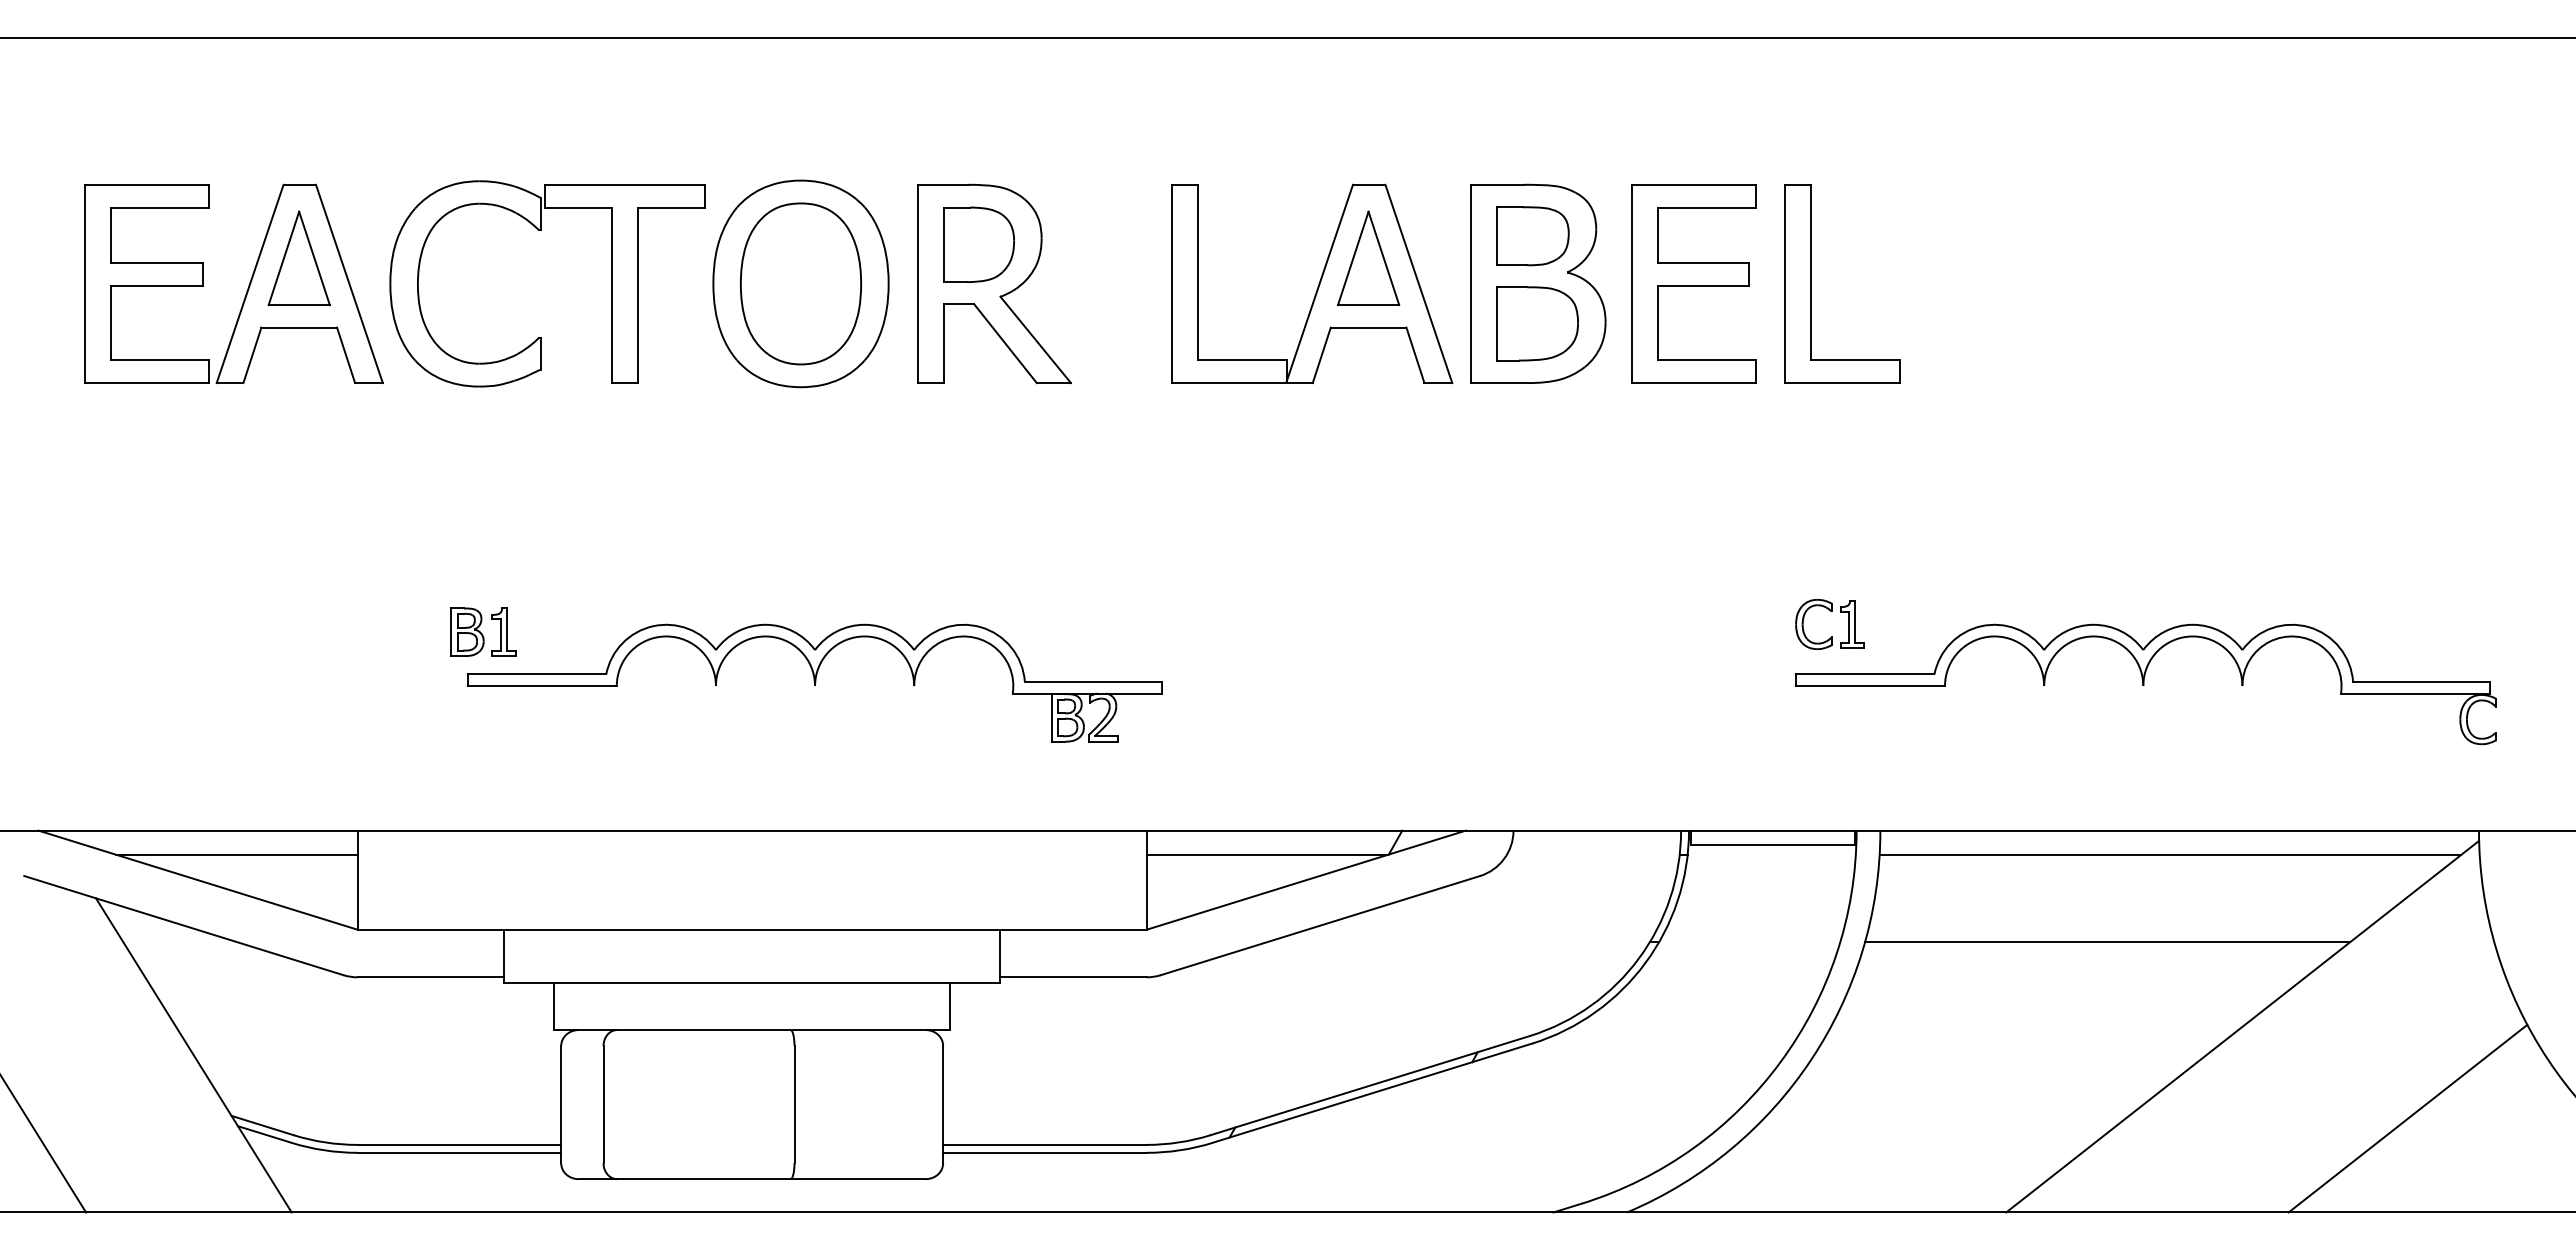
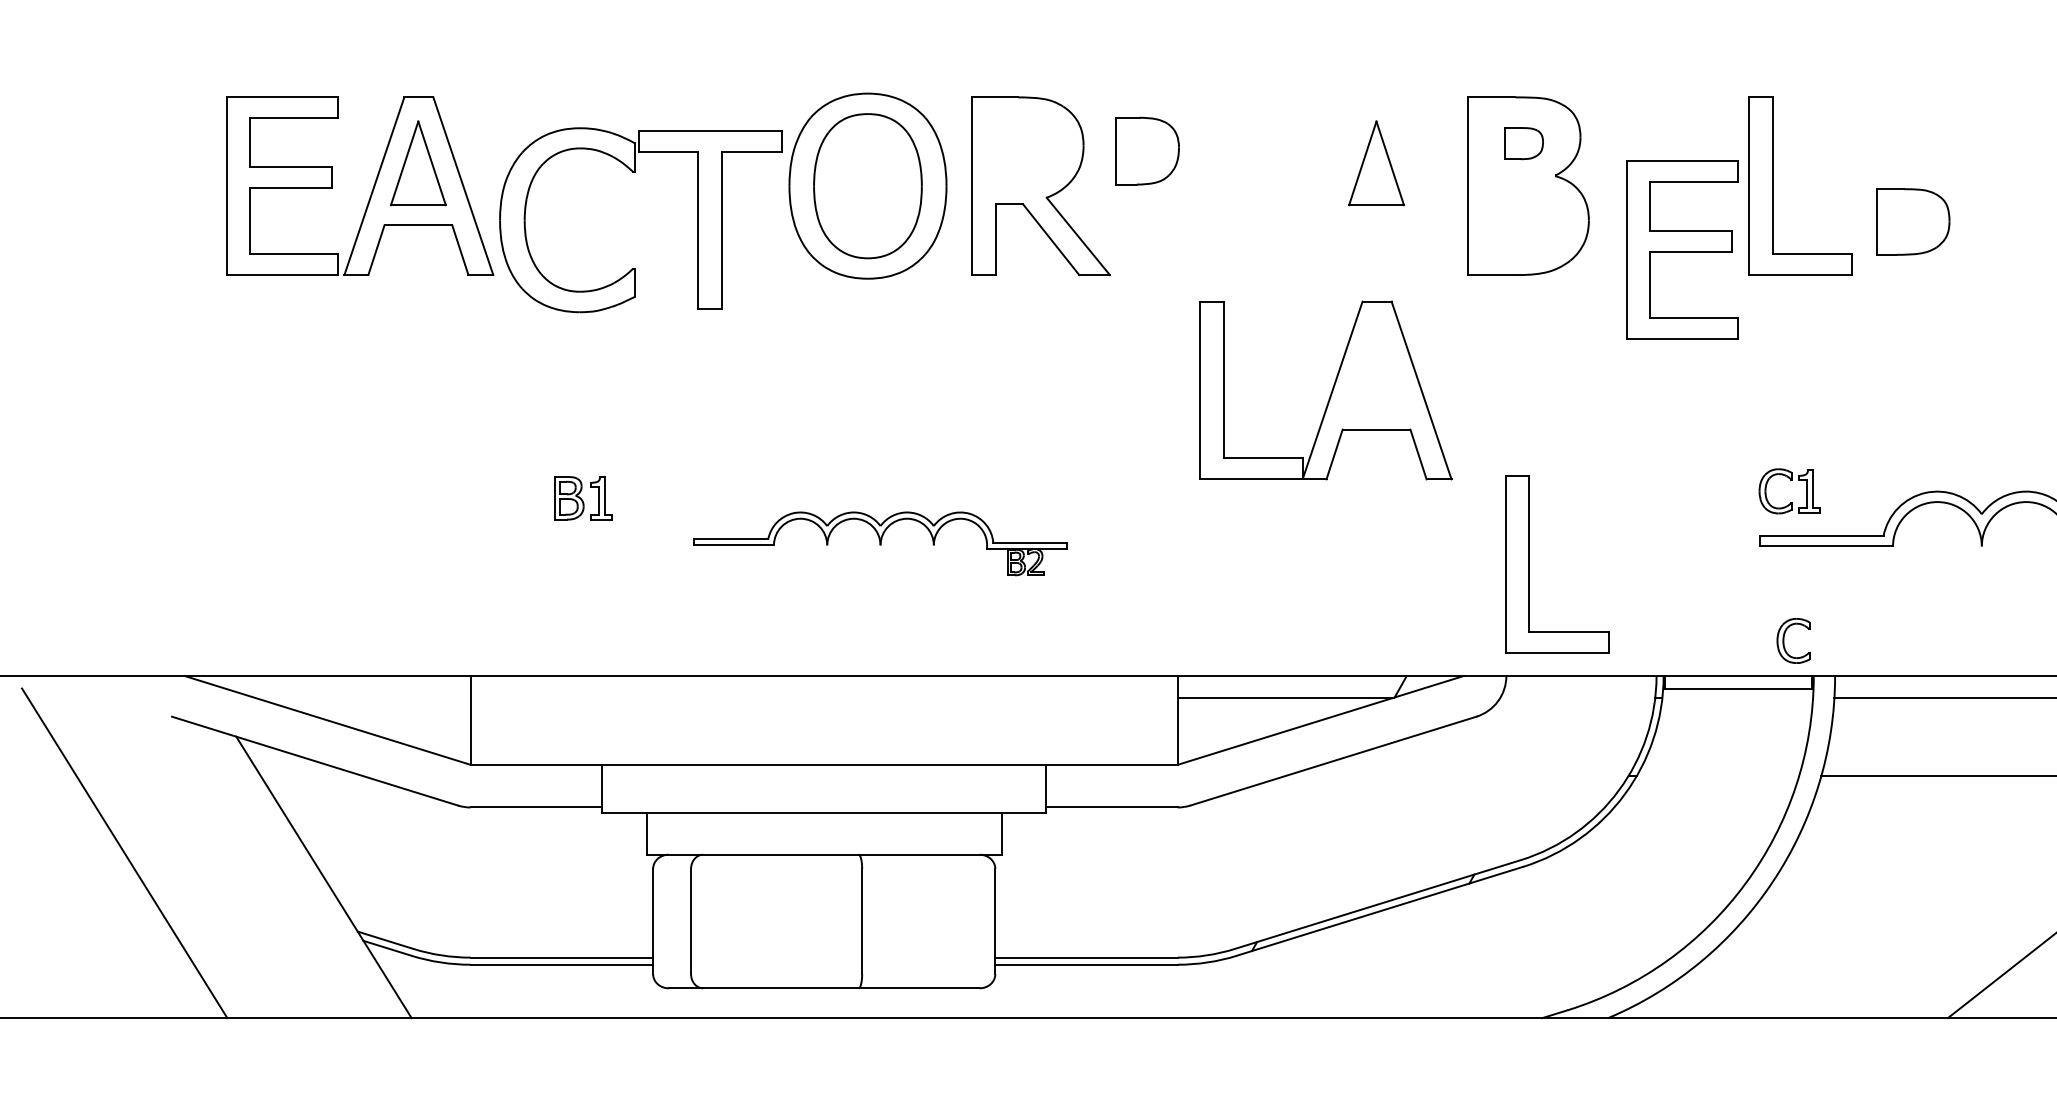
part: (541, 230) -> (635, 172), moved
part: (1532, 236) -> (1523, 143), size x0.6
part: (978, 244) -> (1147, 150), moved
part: (1312, 283) -> (1326, 390), moved
part: (1693, 283) -> (1681, 249), moved
part: (1537, 323) -> (1913, 221), moved
part: (814, 682) -> (880, 543), size x0.6
part: (1539, 705) -> (1529, 563), added
part: (1823, 790) -> (1784, 640), added
line: (236, 854) -> (362, 697), removed

